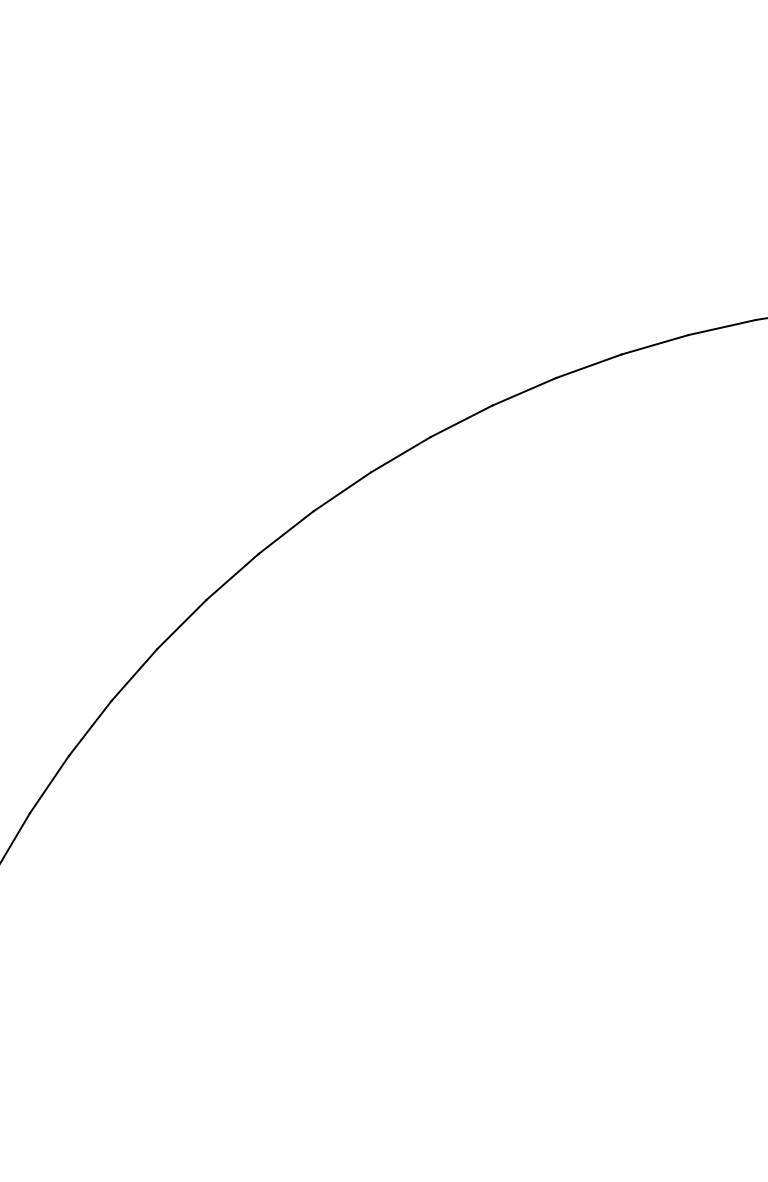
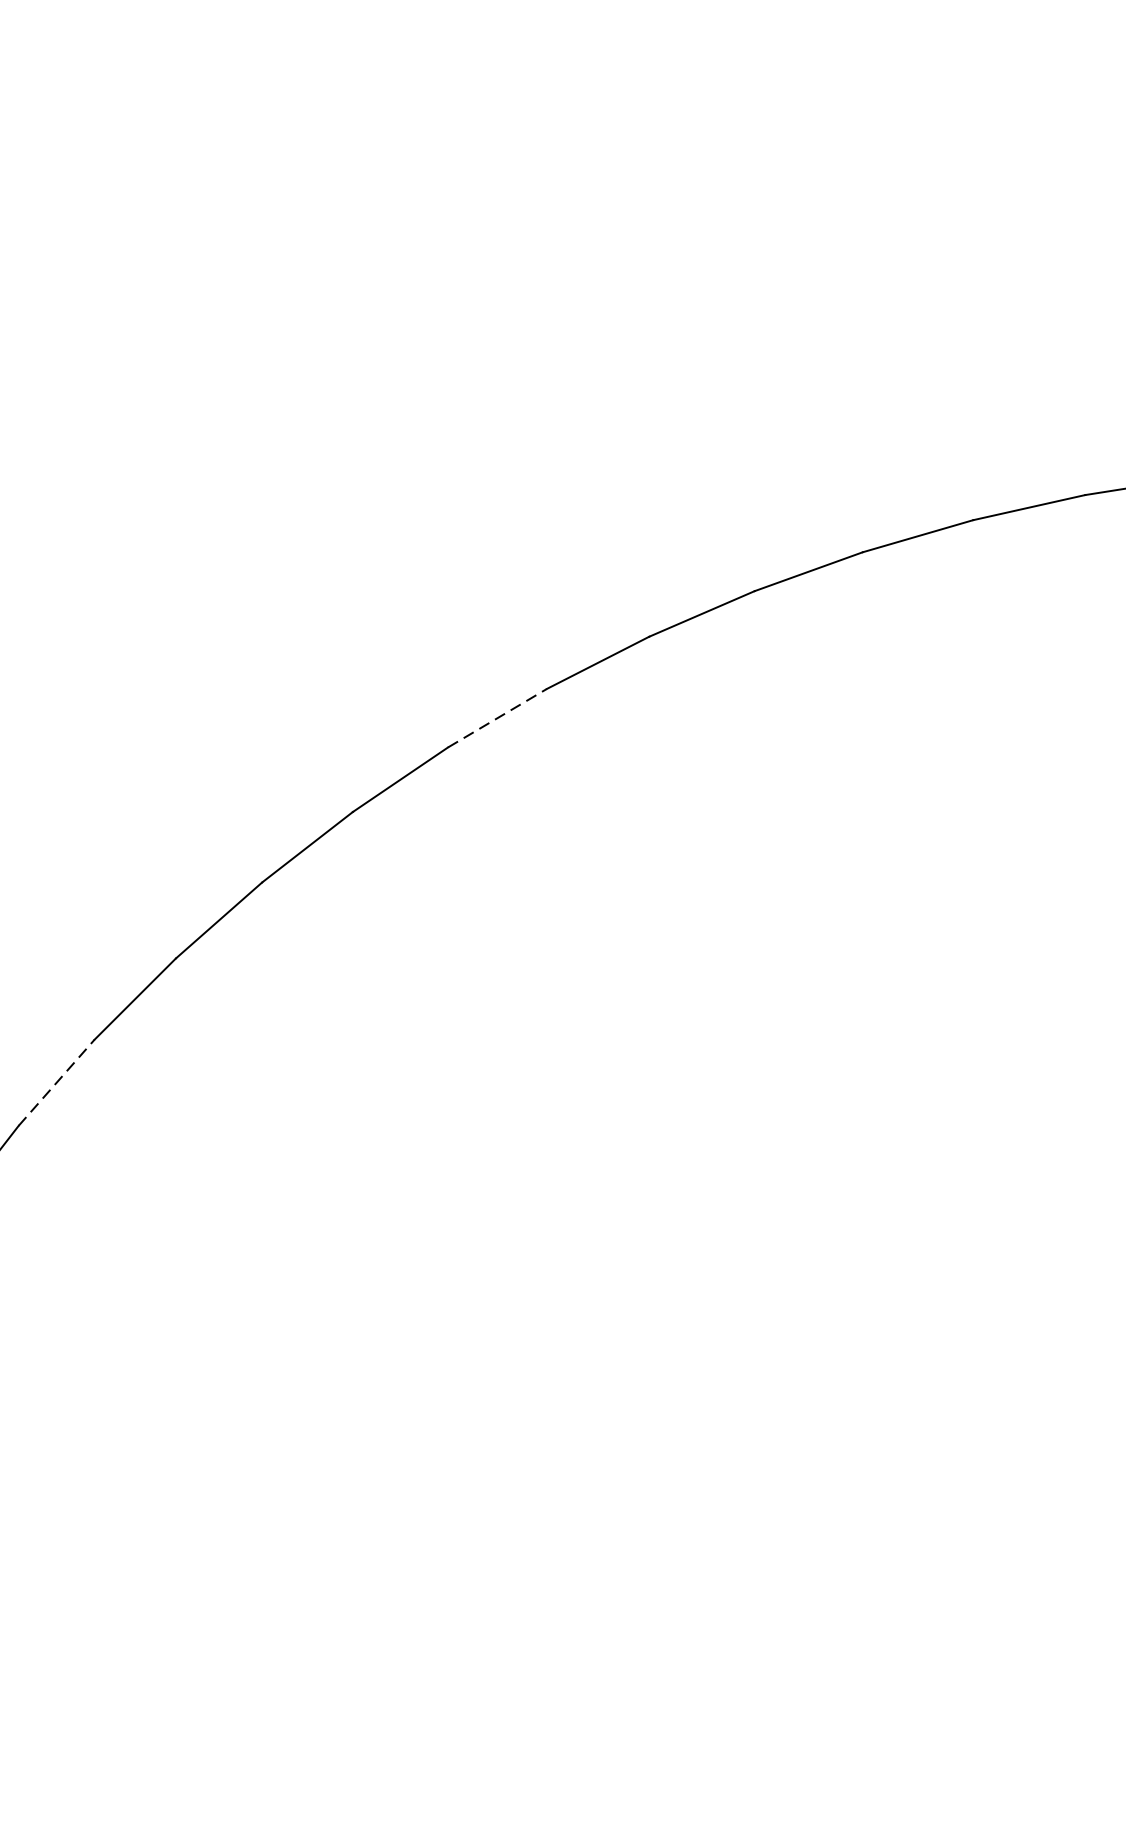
line: (400, 454) -> (497, 717), solid -> dashed
line: (134, 675) -> (56, 1083), solid -> dashed

